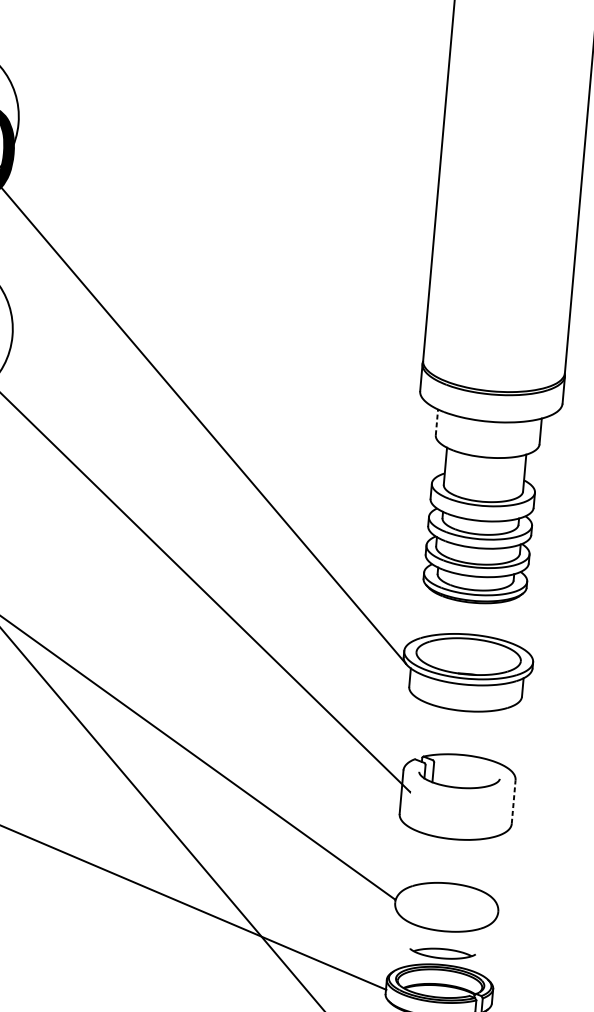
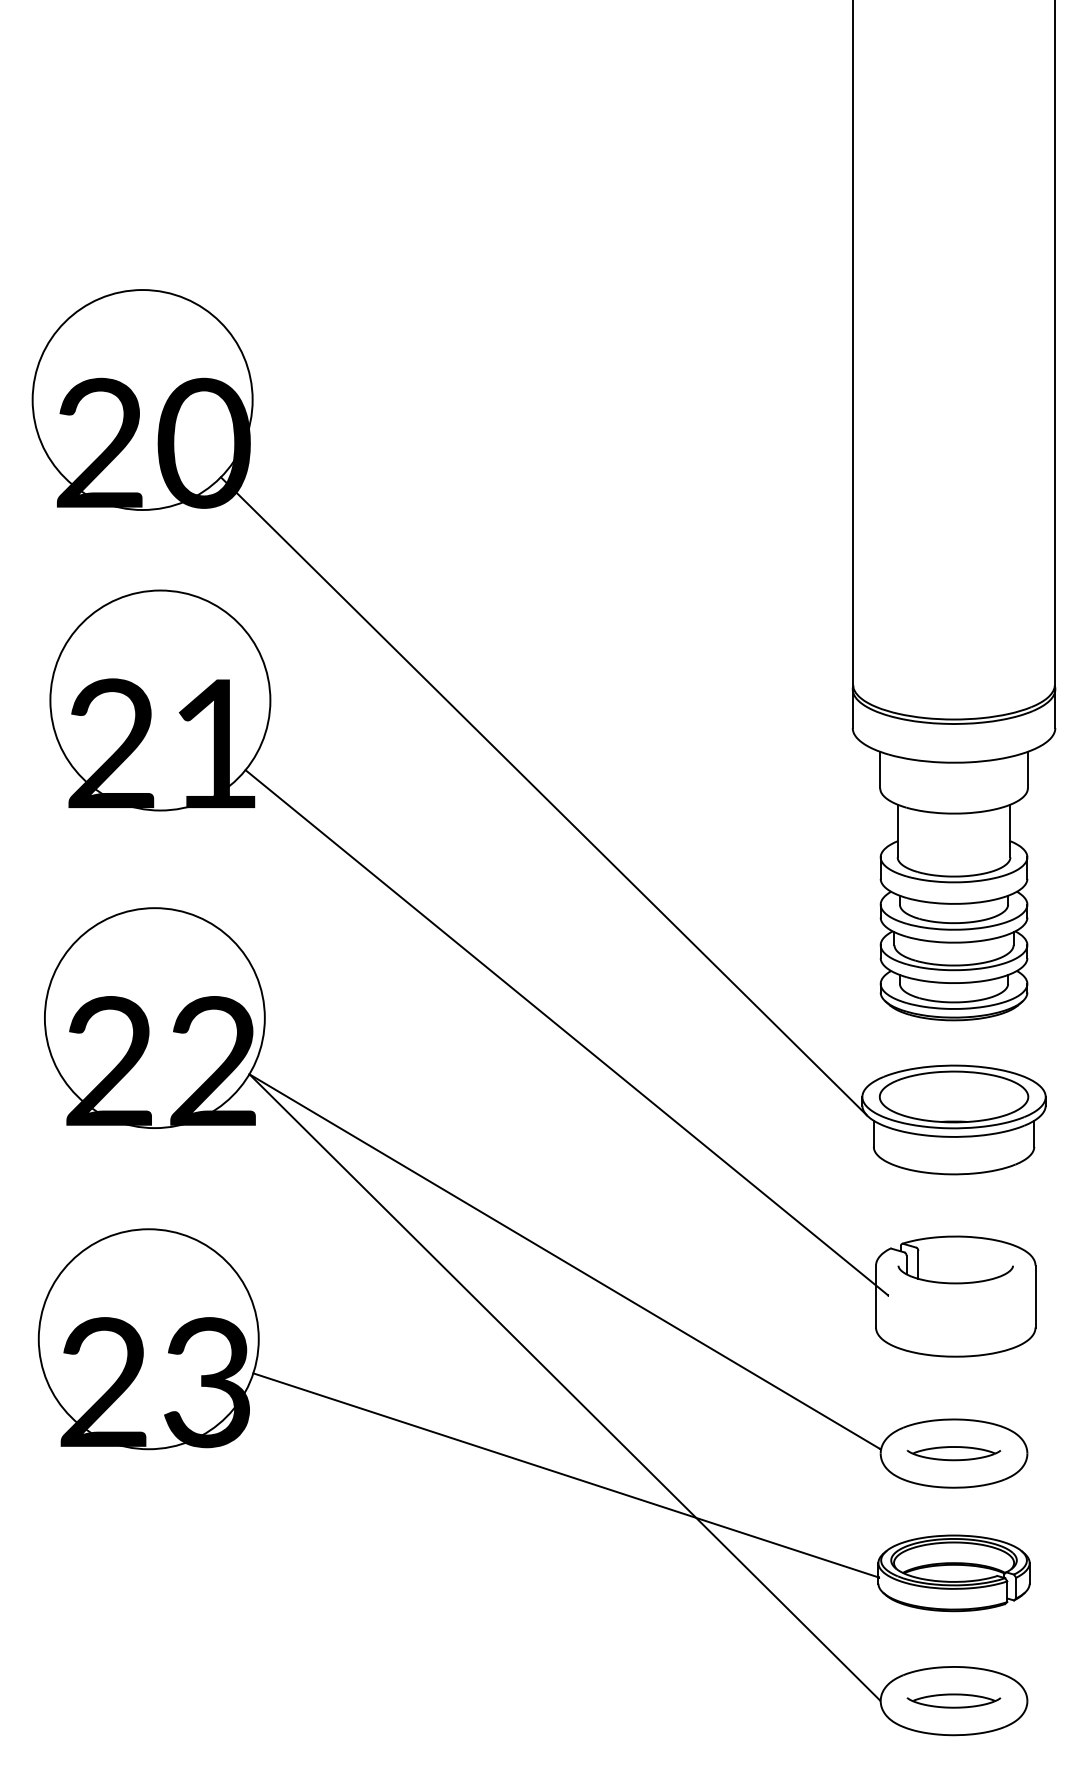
line: (437, 421) -> (880, 769), dashed -> solid
line: (513, 801) -> (1035, 1296), dashed -> solid
part: (442, 953) -> (953, 1453), moved

